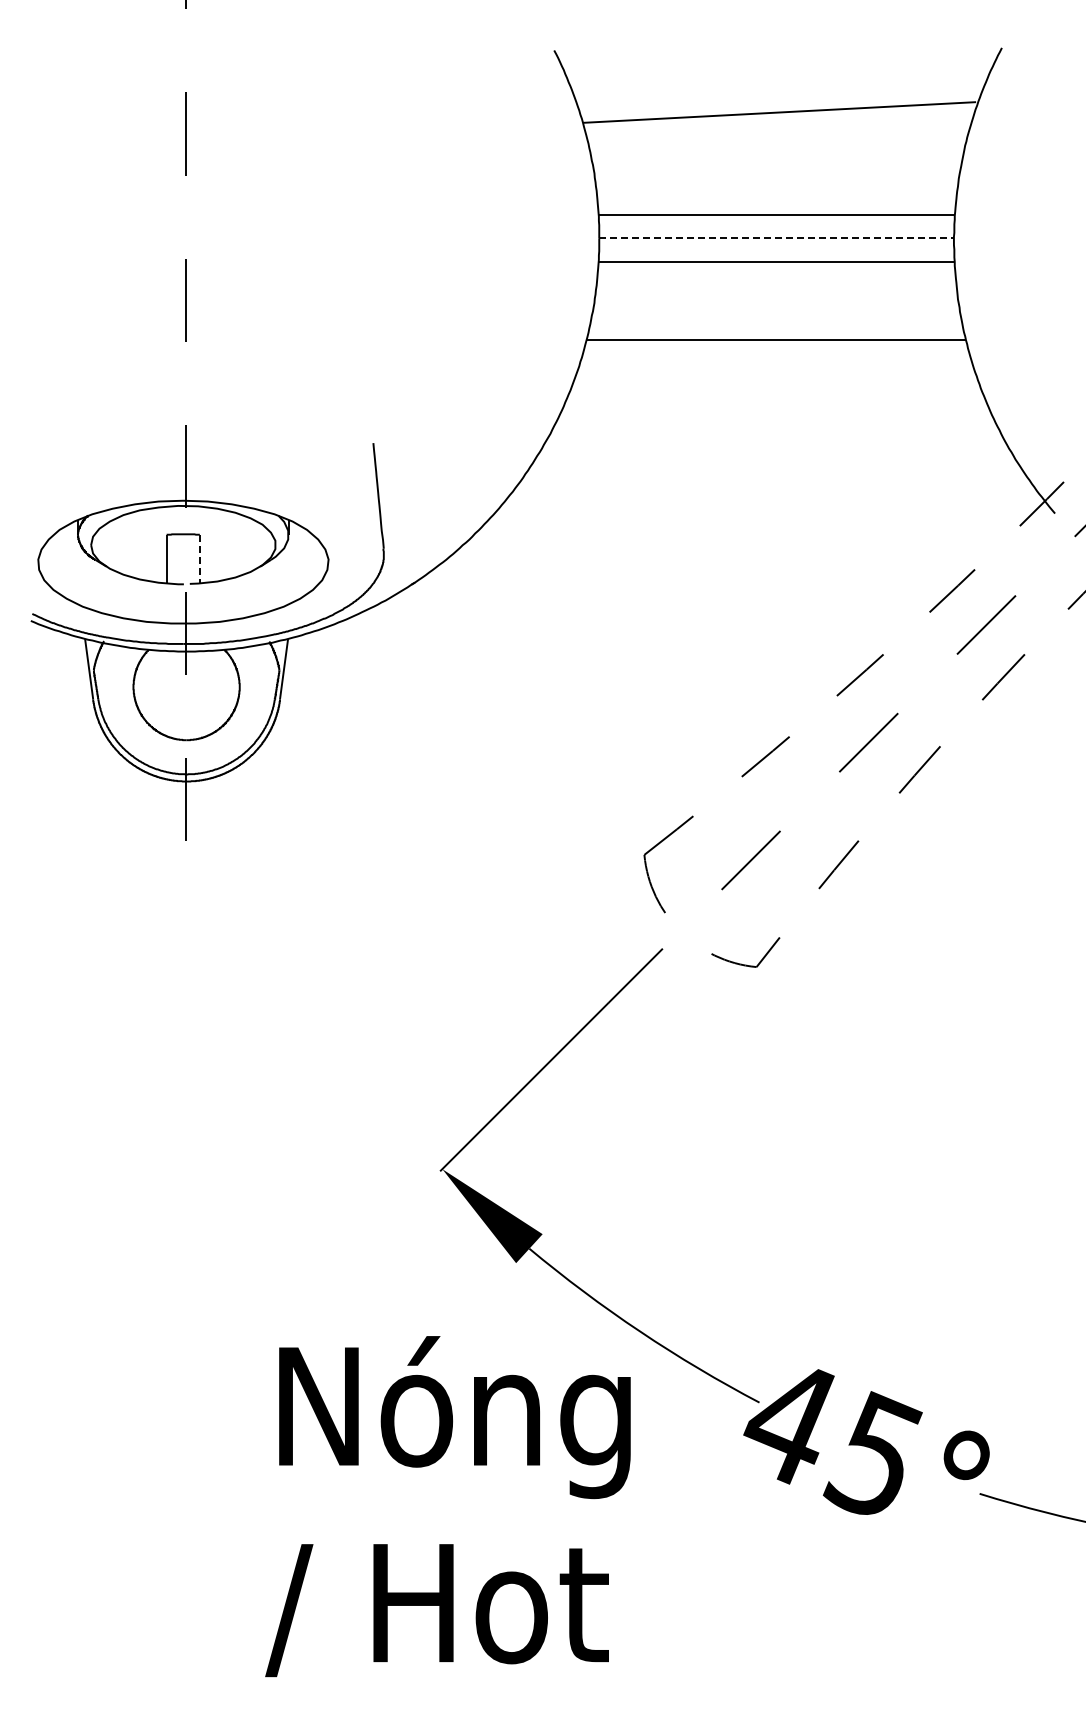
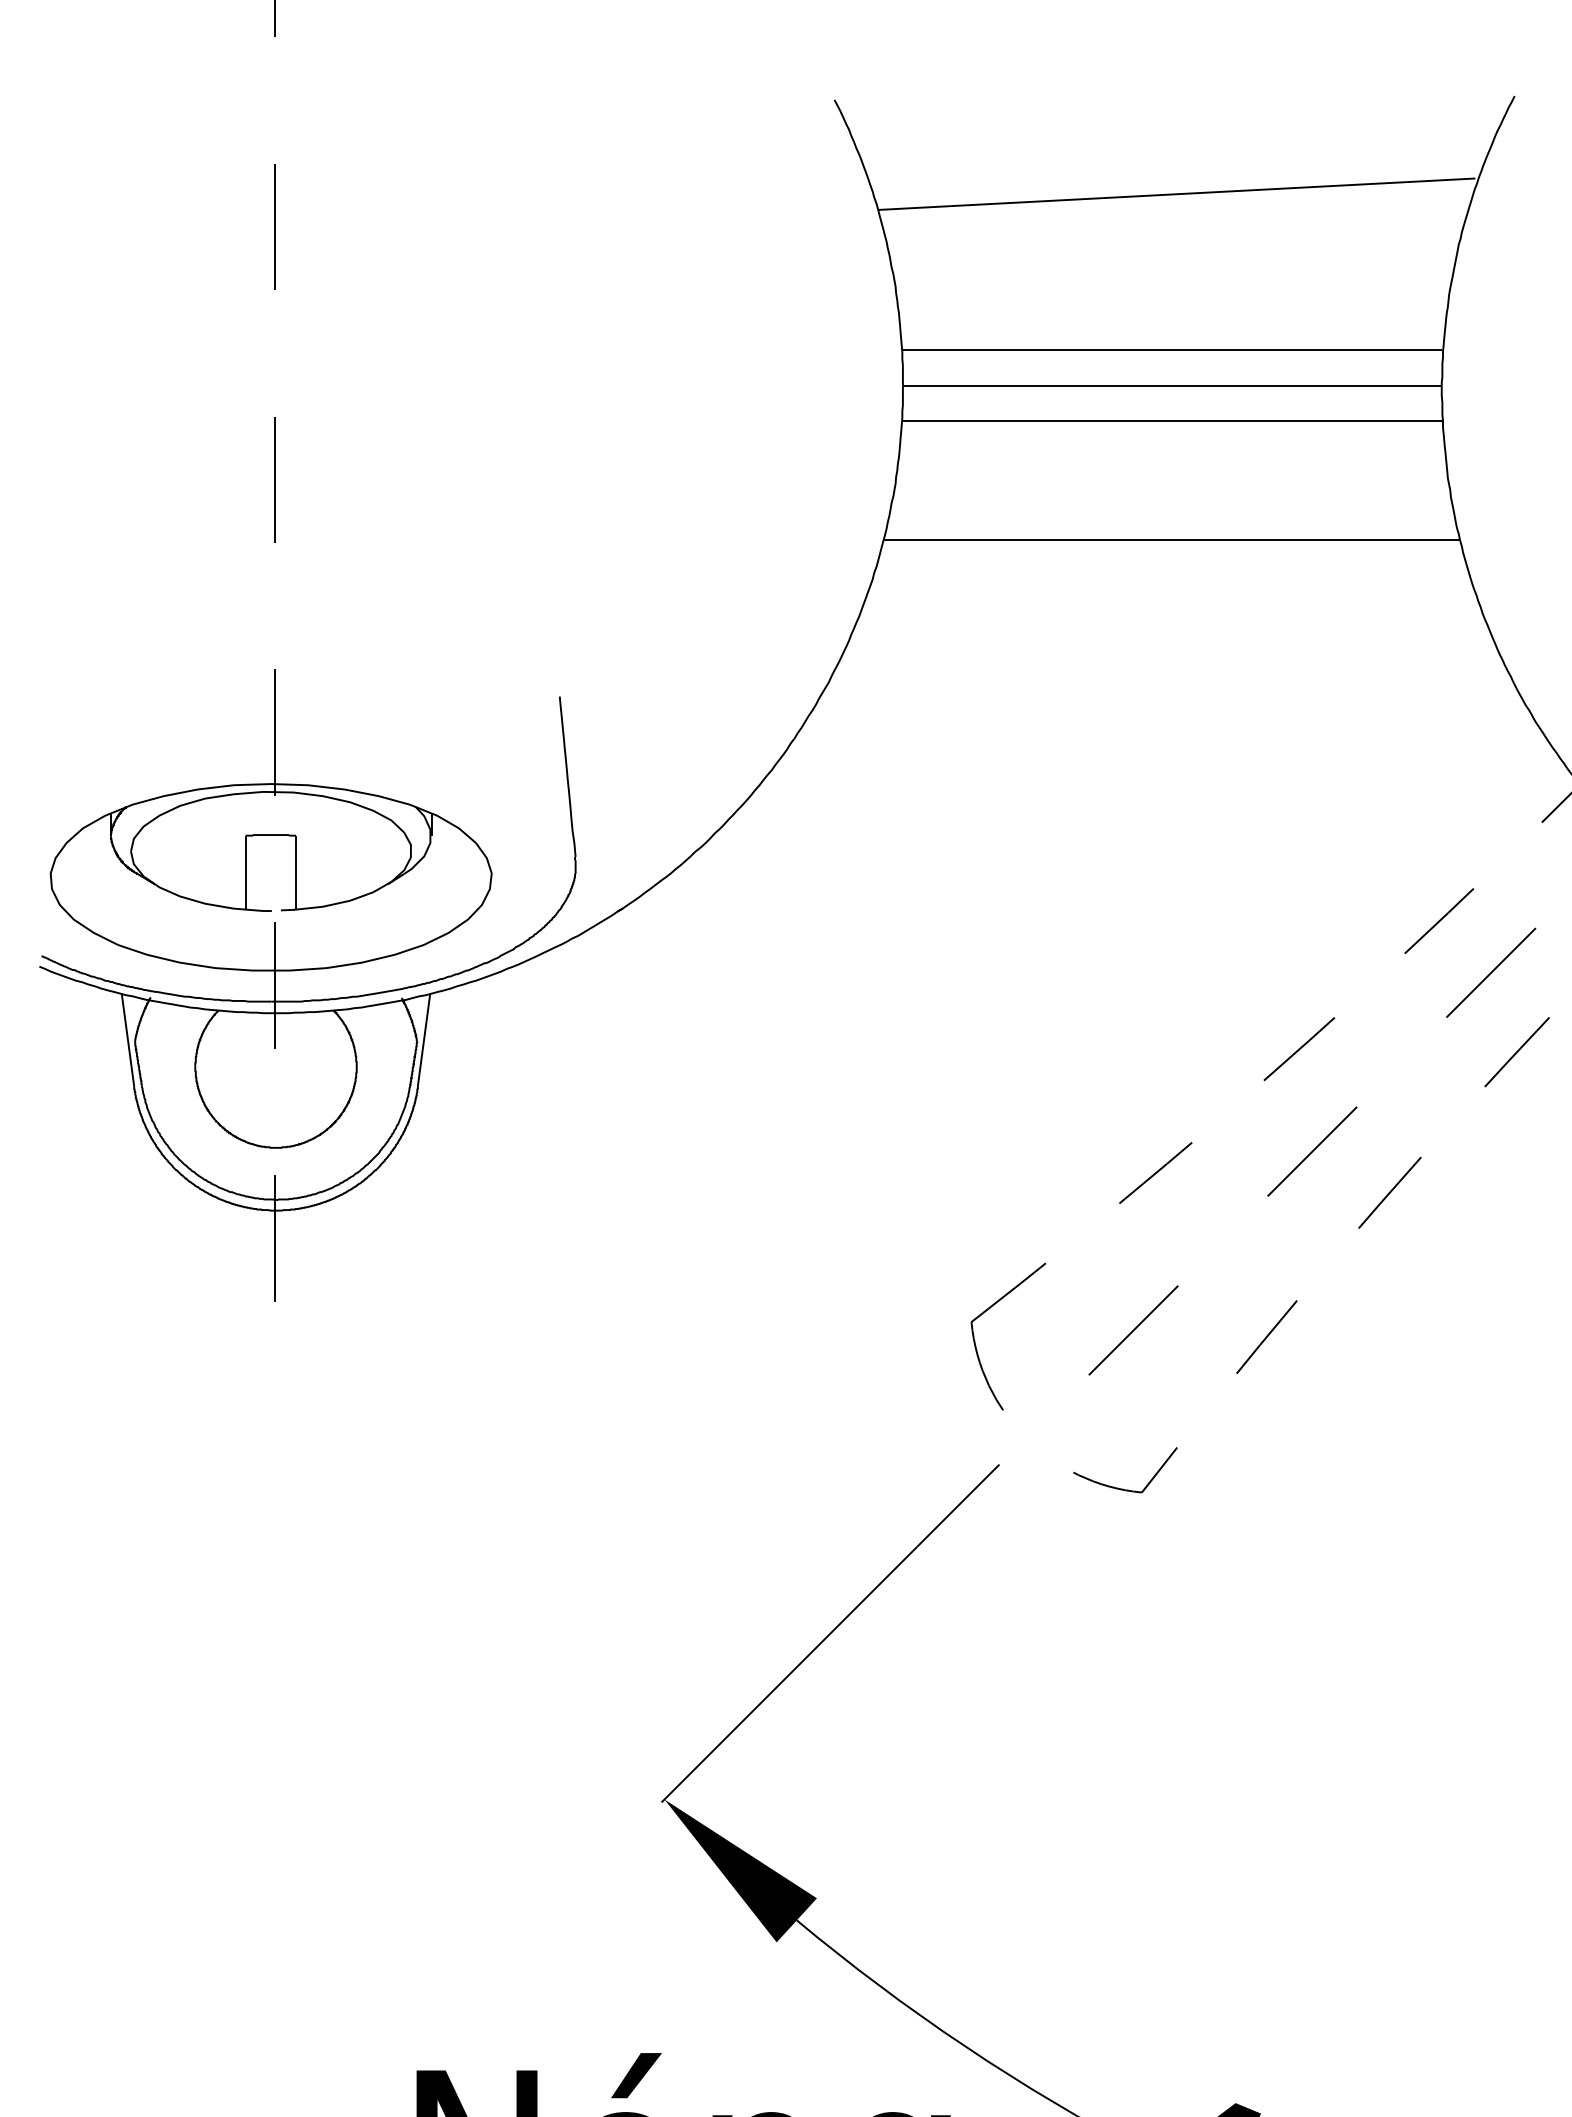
line: (776, 238) -> (1172, 385), dashed -> solid
line: (199, 559) -> (295, 873), dashed -> solid

